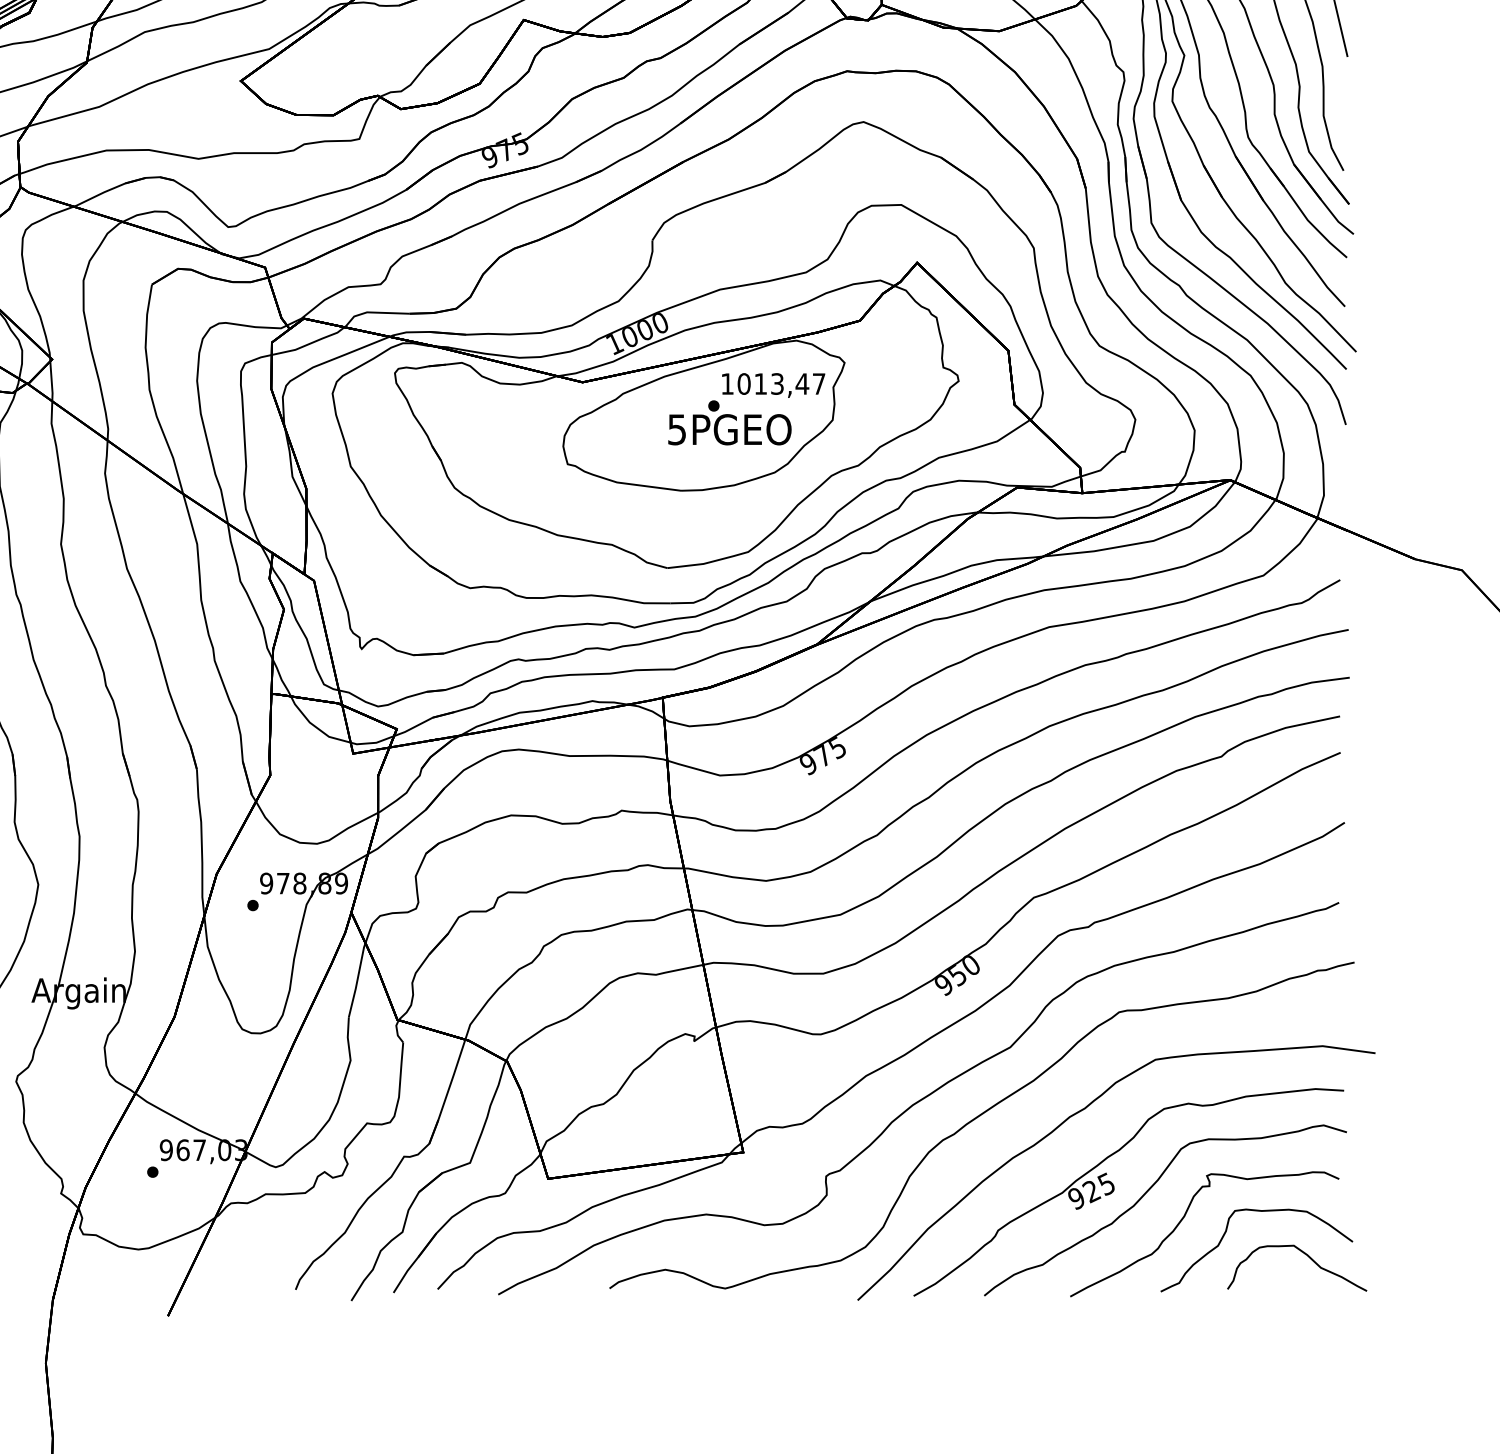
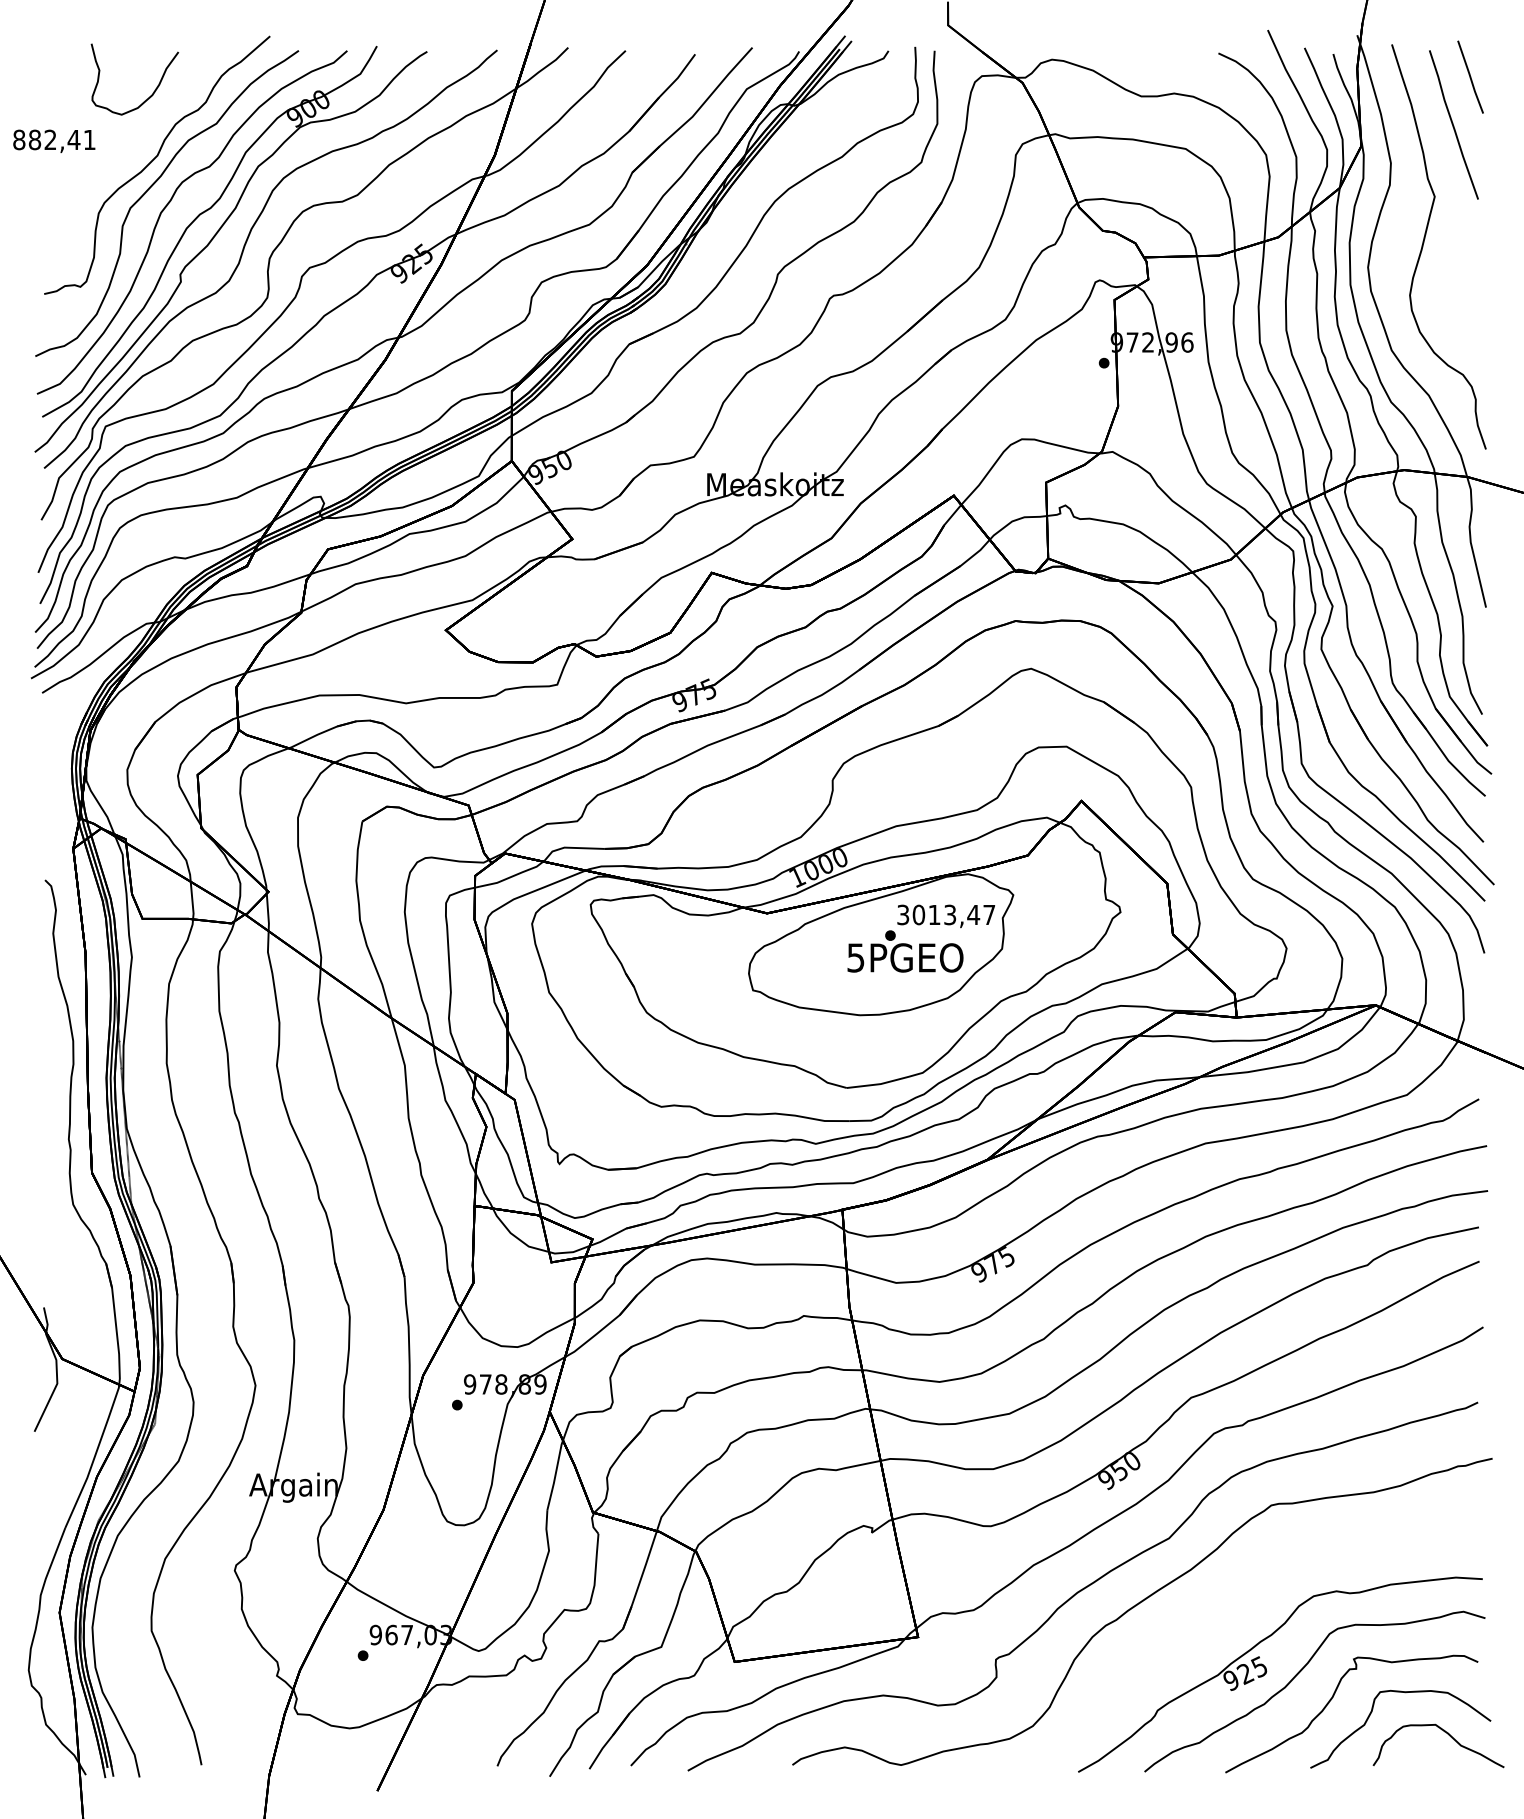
text: (727, 383) -> (903, 914), 1013,47 -> 3013,47
curve: (1078, 1113) -> (1233, 1600), removed

